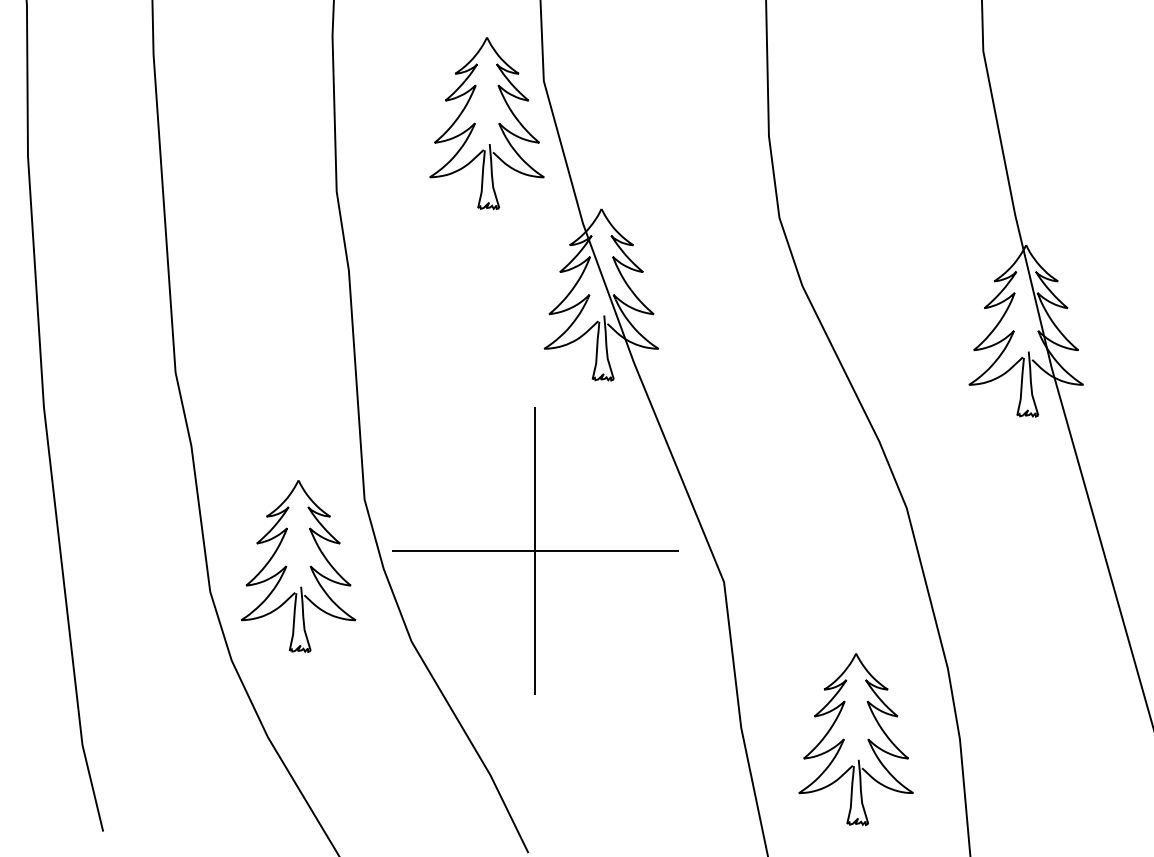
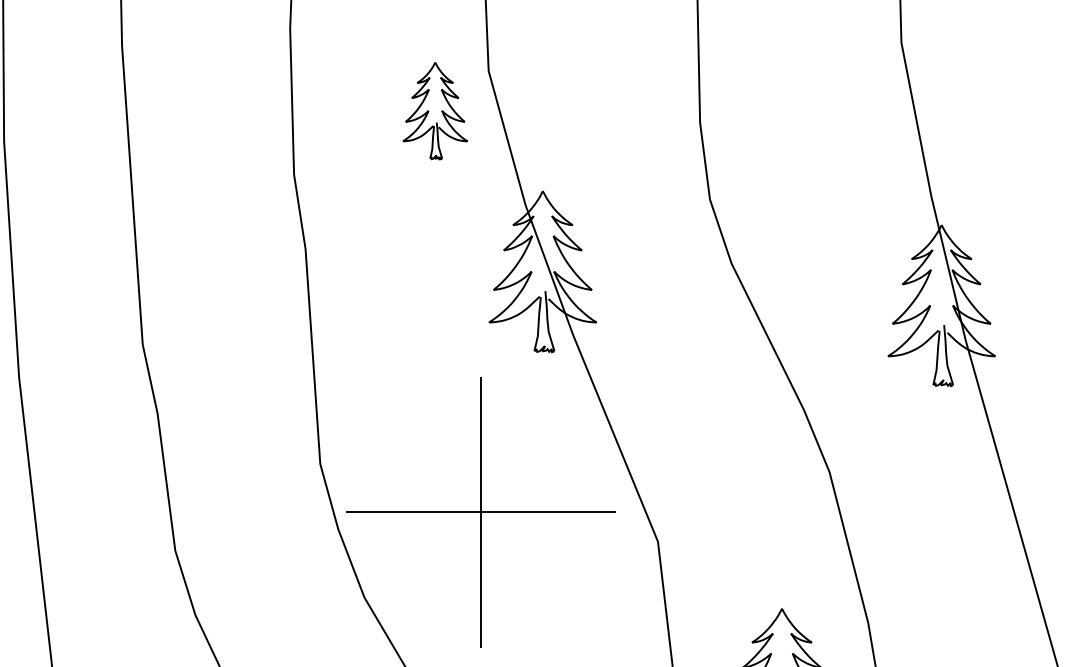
part: (486, 123) -> (434, 110), size x0.6
part: (287, 566) -> (247, 526), removed

